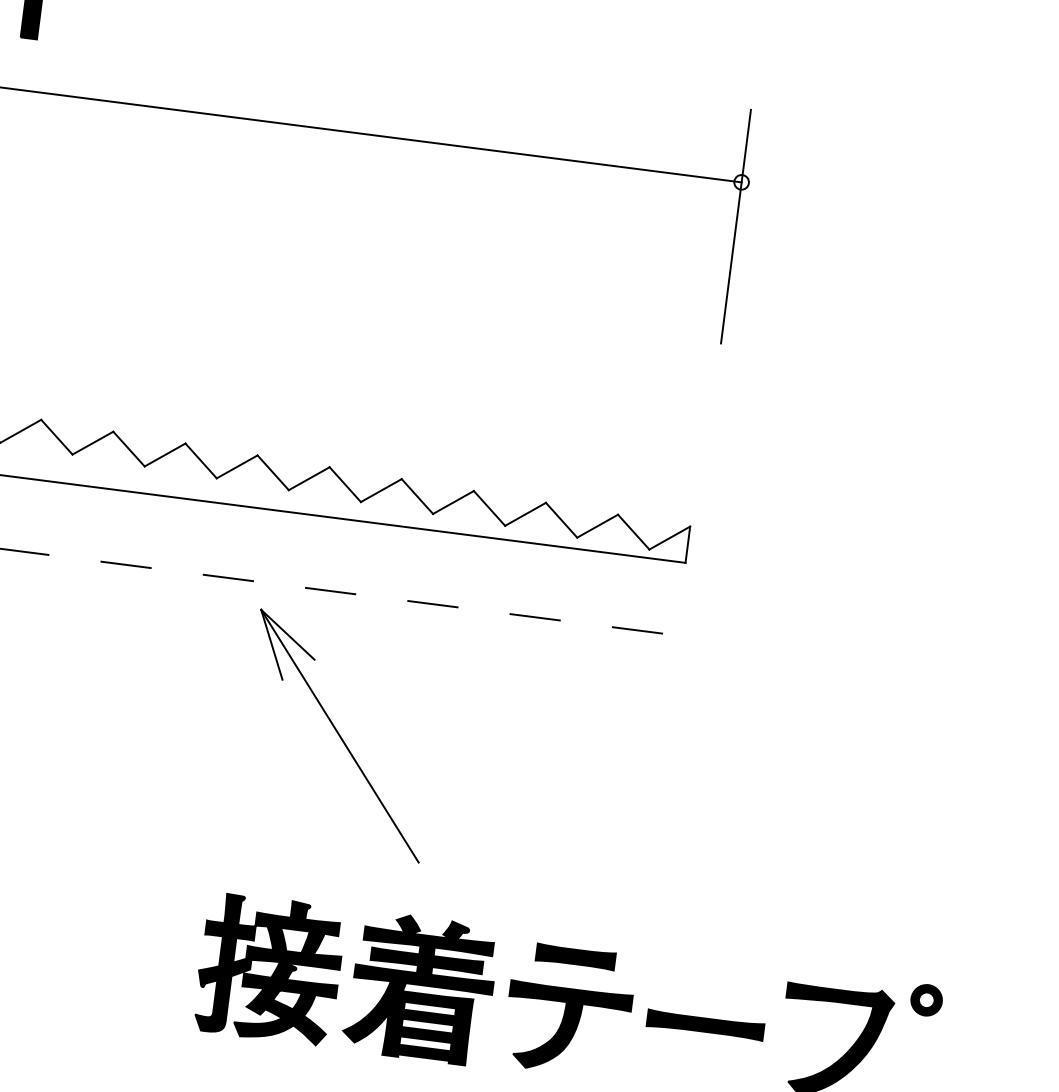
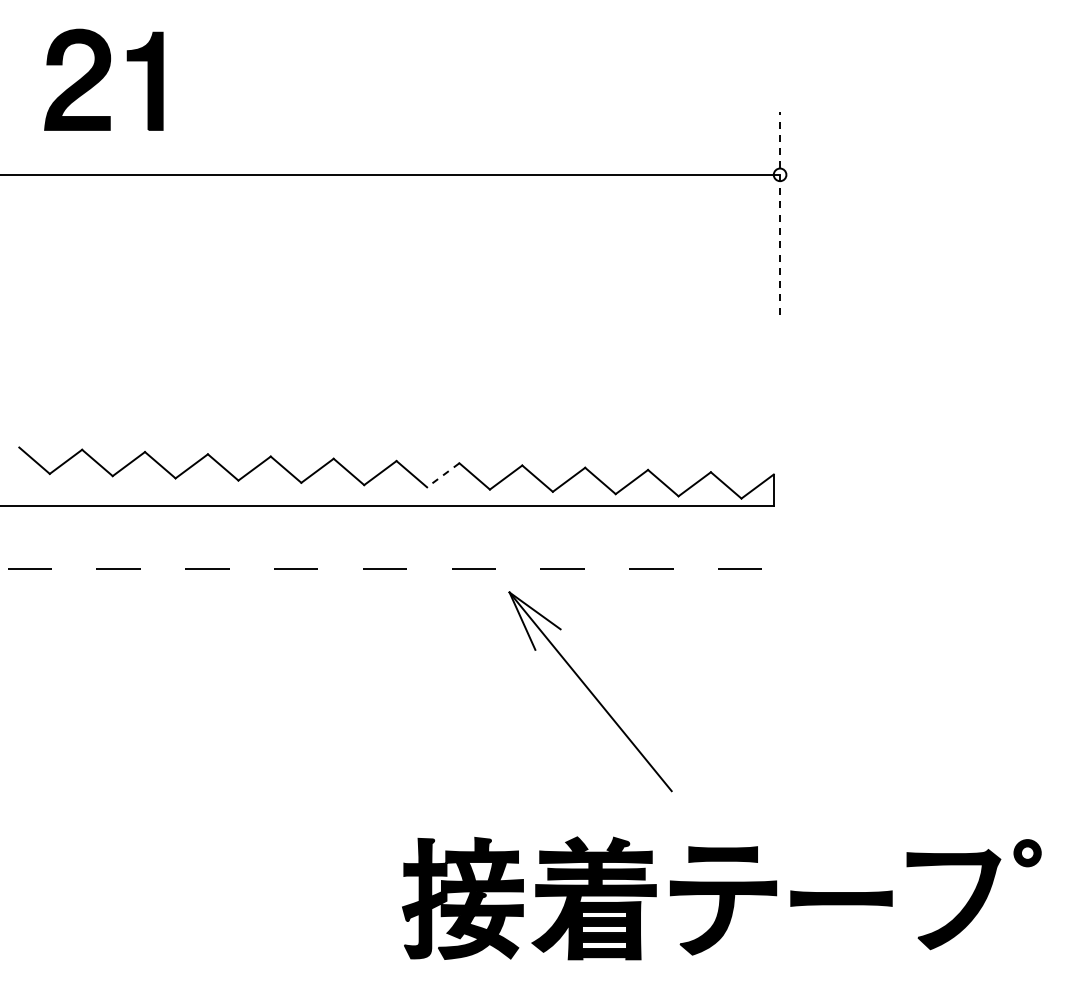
line: (736, 225) -> (780, 212), solid -> dashed
line: (308, 478) -> (442, 475), solid -> dashed
part: (339, 735) -> (590, 691), moved

